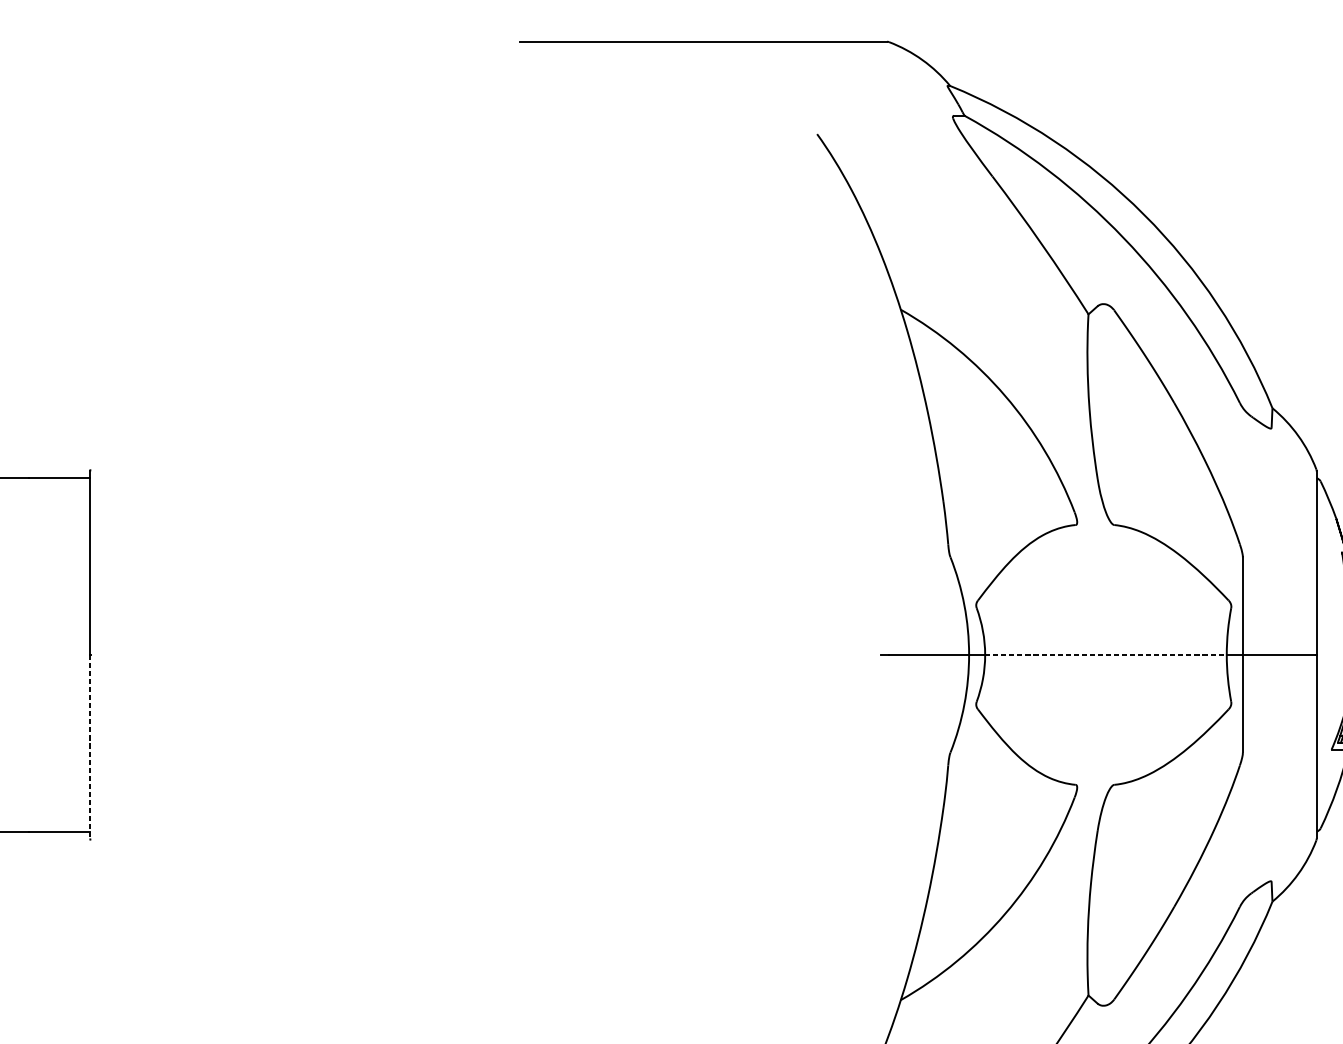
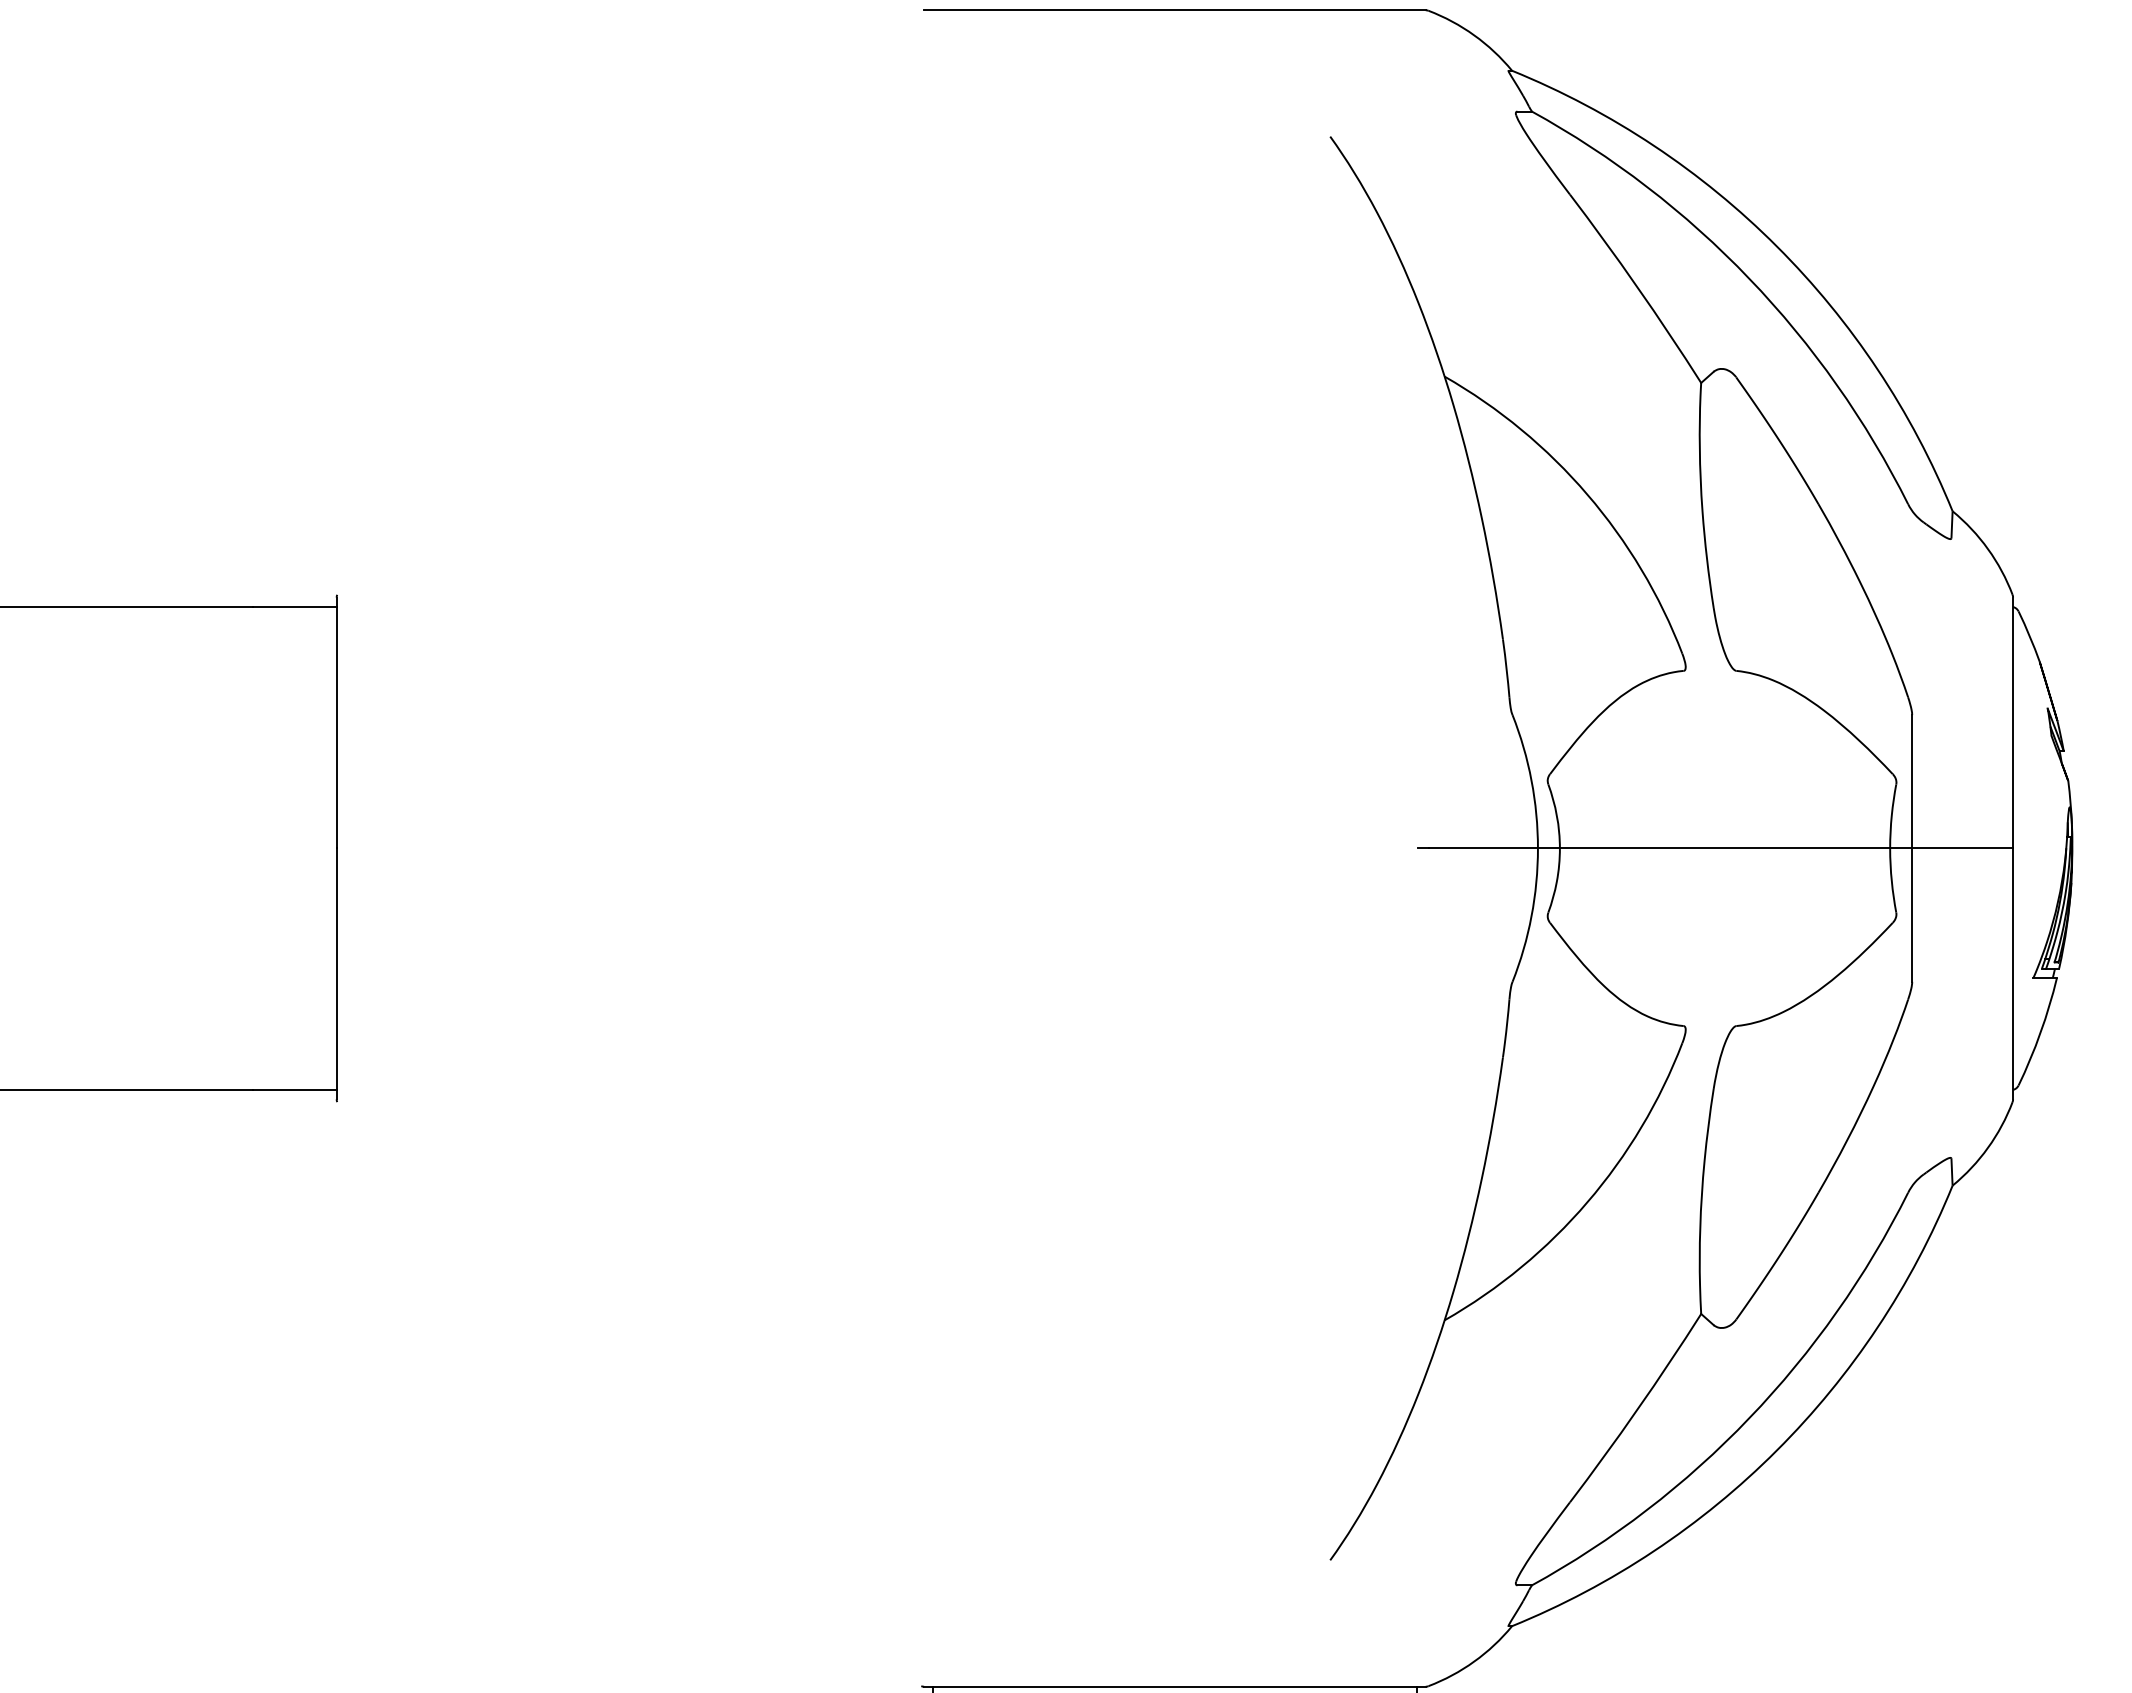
line: (1106, 654) -> (1725, 848), dashed -> solid
line: (90, 747) -> (336, 974), dashed -> solid

